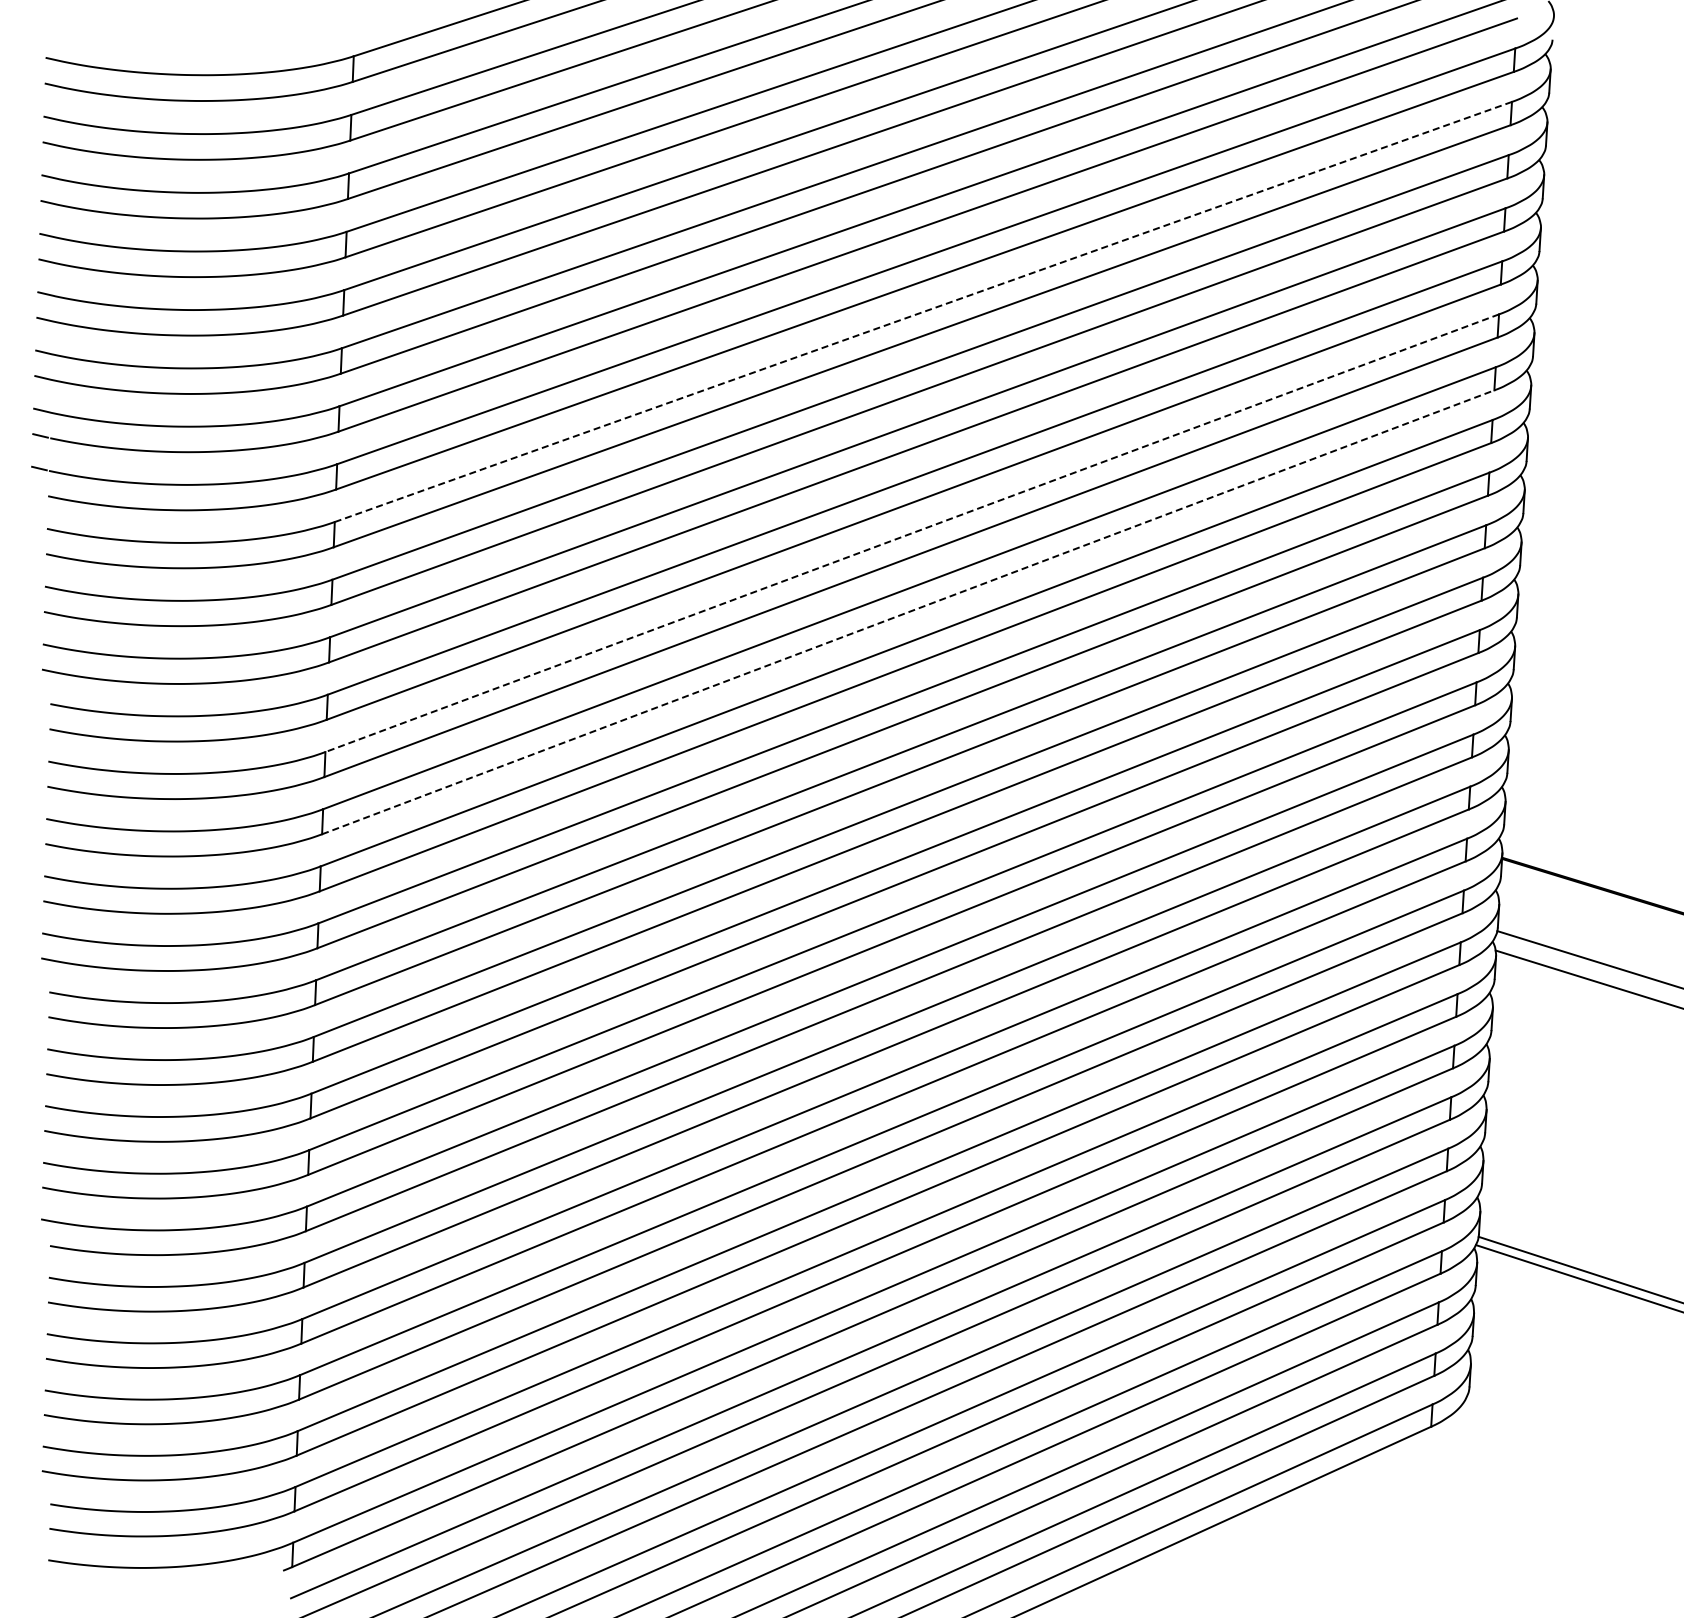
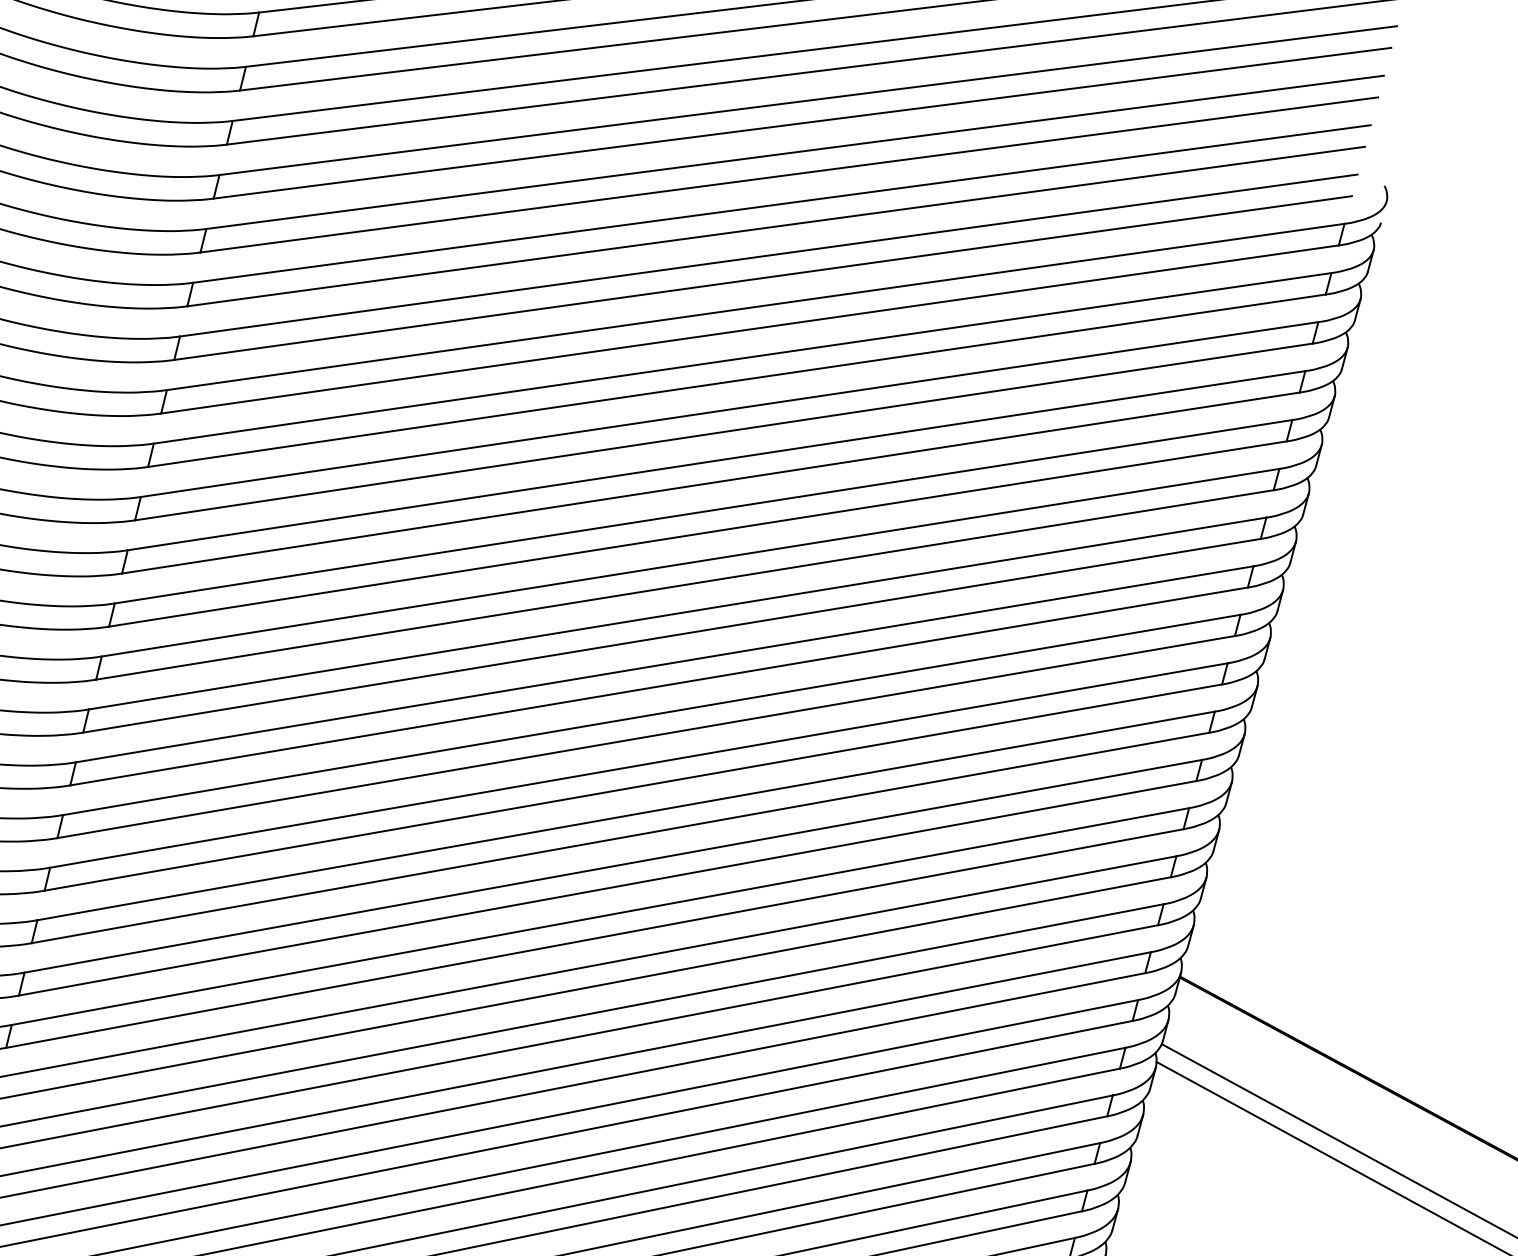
line: (923, 311) -> (742, 357), dashed -> solid
line: (911, 533) -> (689, 562), dashed -> solid
line: (908, 612) -> (672, 636), dashed -> solid

